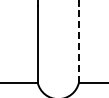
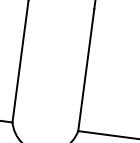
line: (78, 44) -> (85, 69), dashed -> solid

